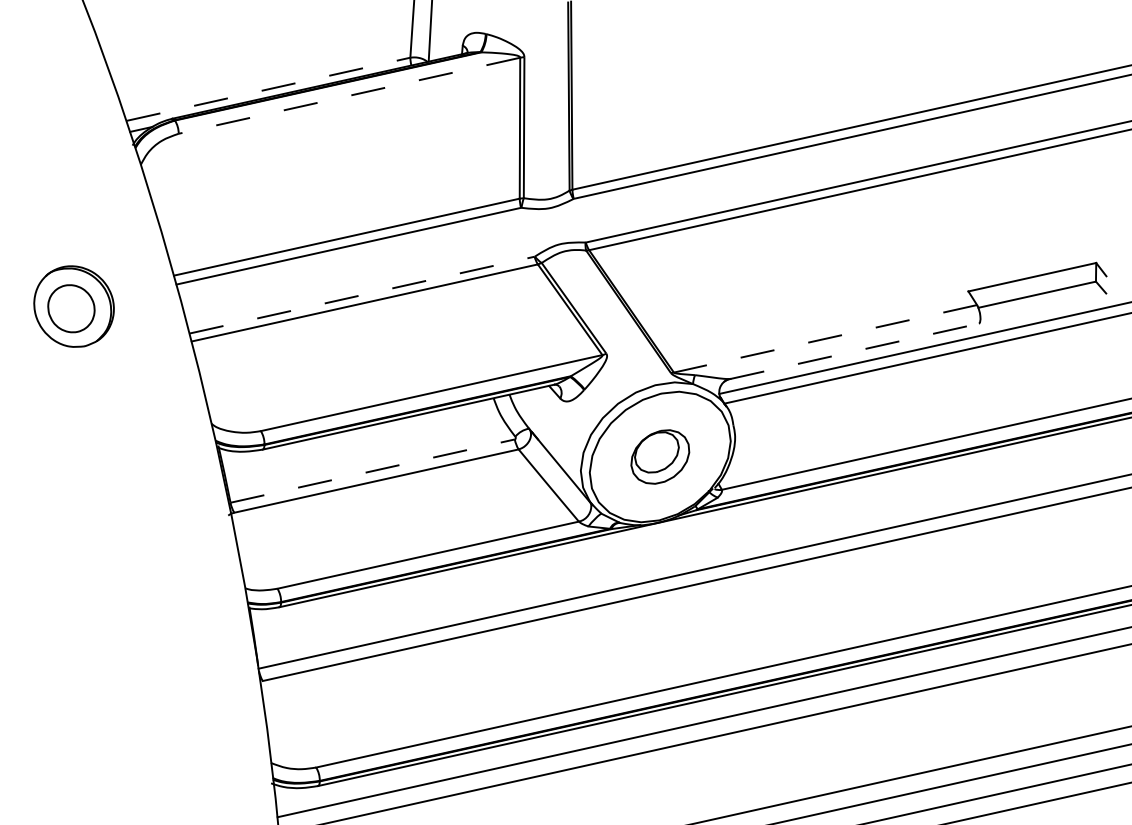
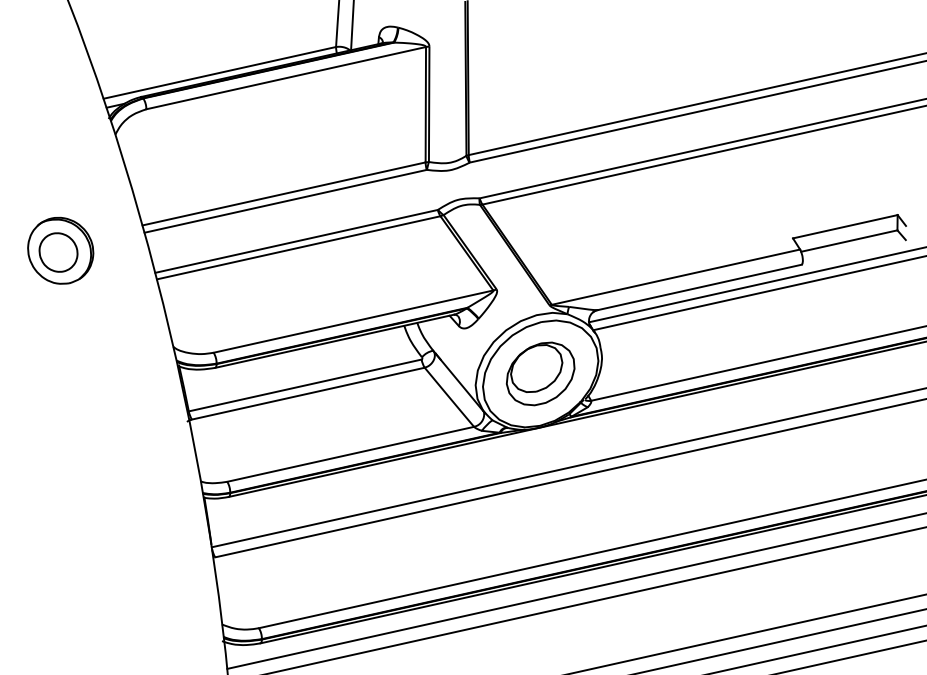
line: (268, 89) -> (219, 73), dashed -> solid
line: (349, 95) -> (286, 77), dashed -> solid
line: (362, 295) -> (296, 241), dashed -> solid
line: (825, 338) -> (675, 276), dashed -> solid
line: (855, 351) -> (700, 287), dashed -> solid
part: (660, 456) -> (540, 373), size x1.43
line: (372, 471) -> (305, 385), dashed -> solid

